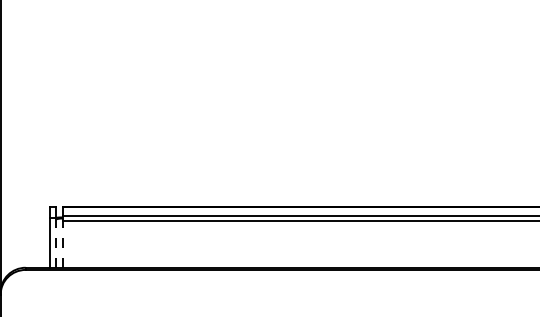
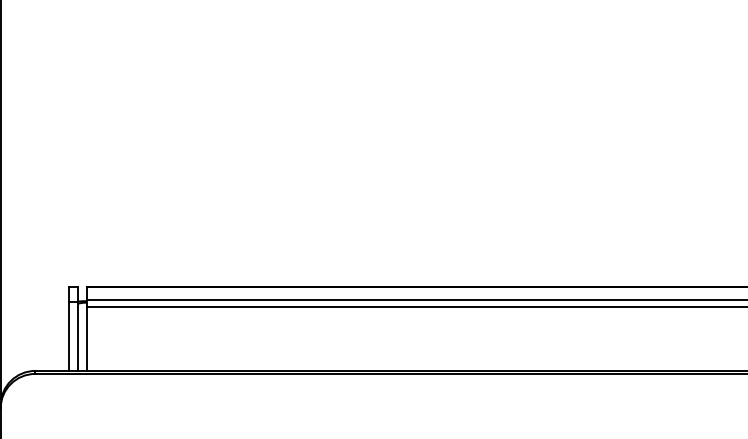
line: (56, 242) -> (78, 335), dashed -> solid
line: (62, 244) -> (86, 338), dashed -> solid

